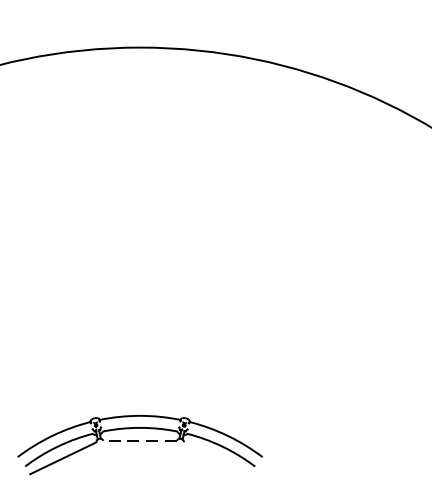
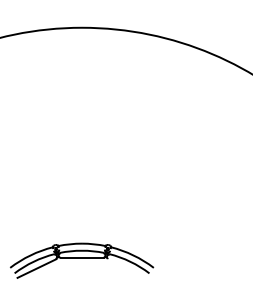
line: (140, 441) -> (82, 258), dashed -> solid

